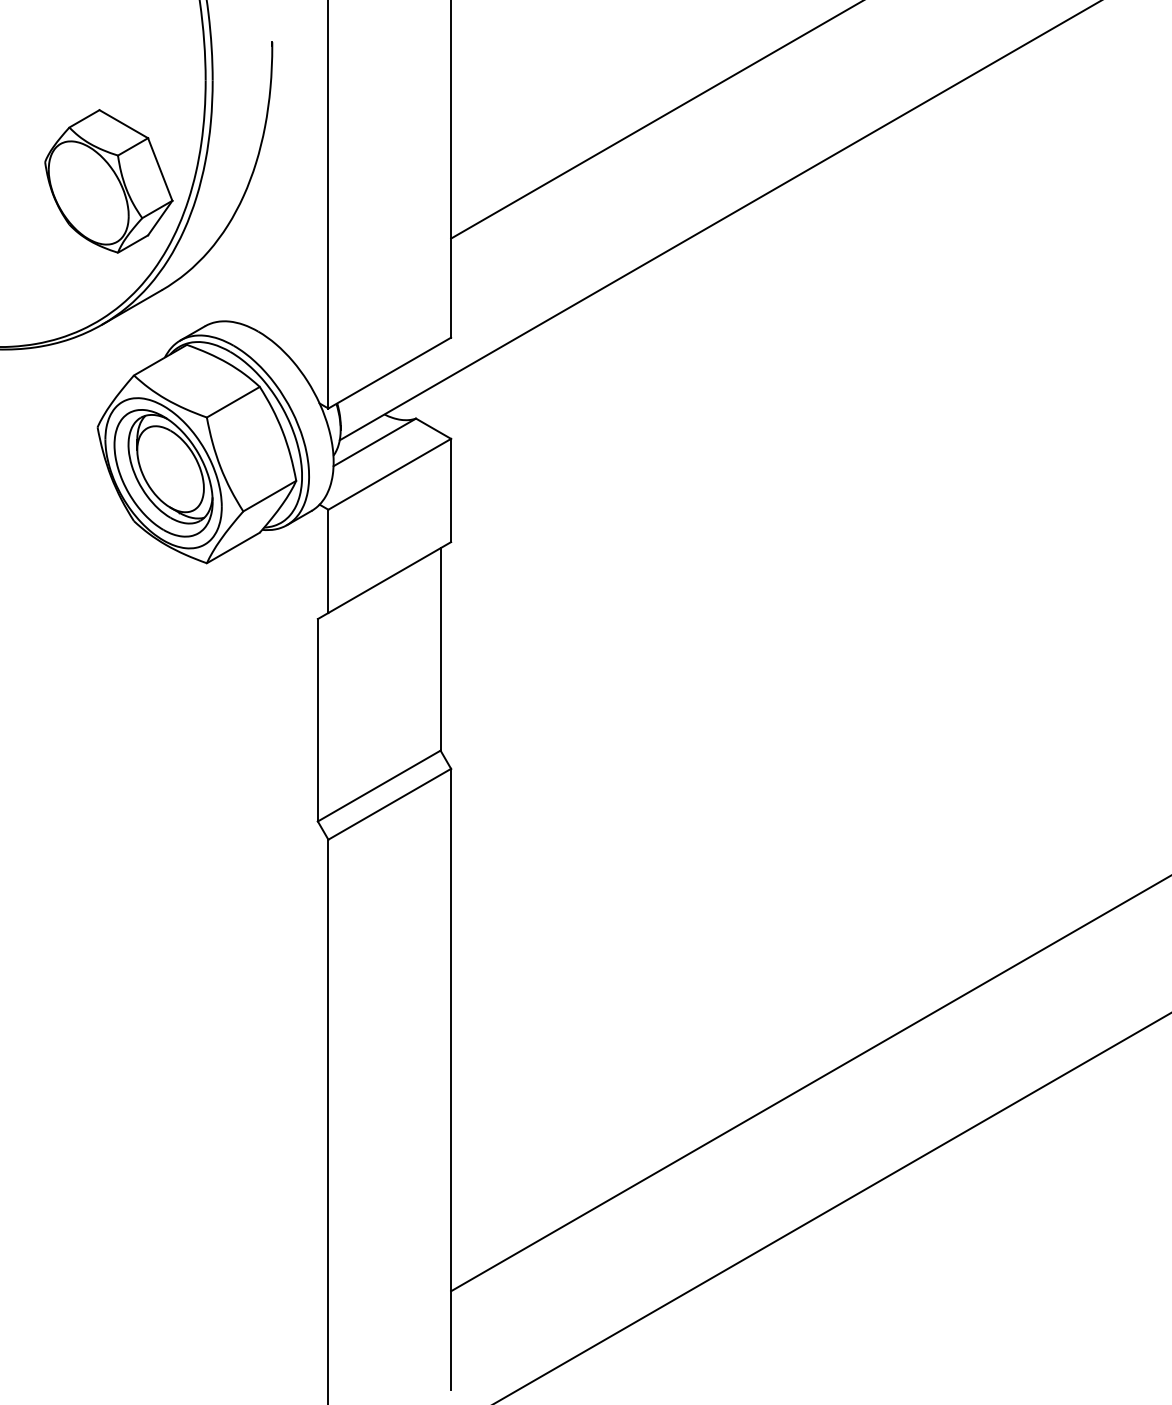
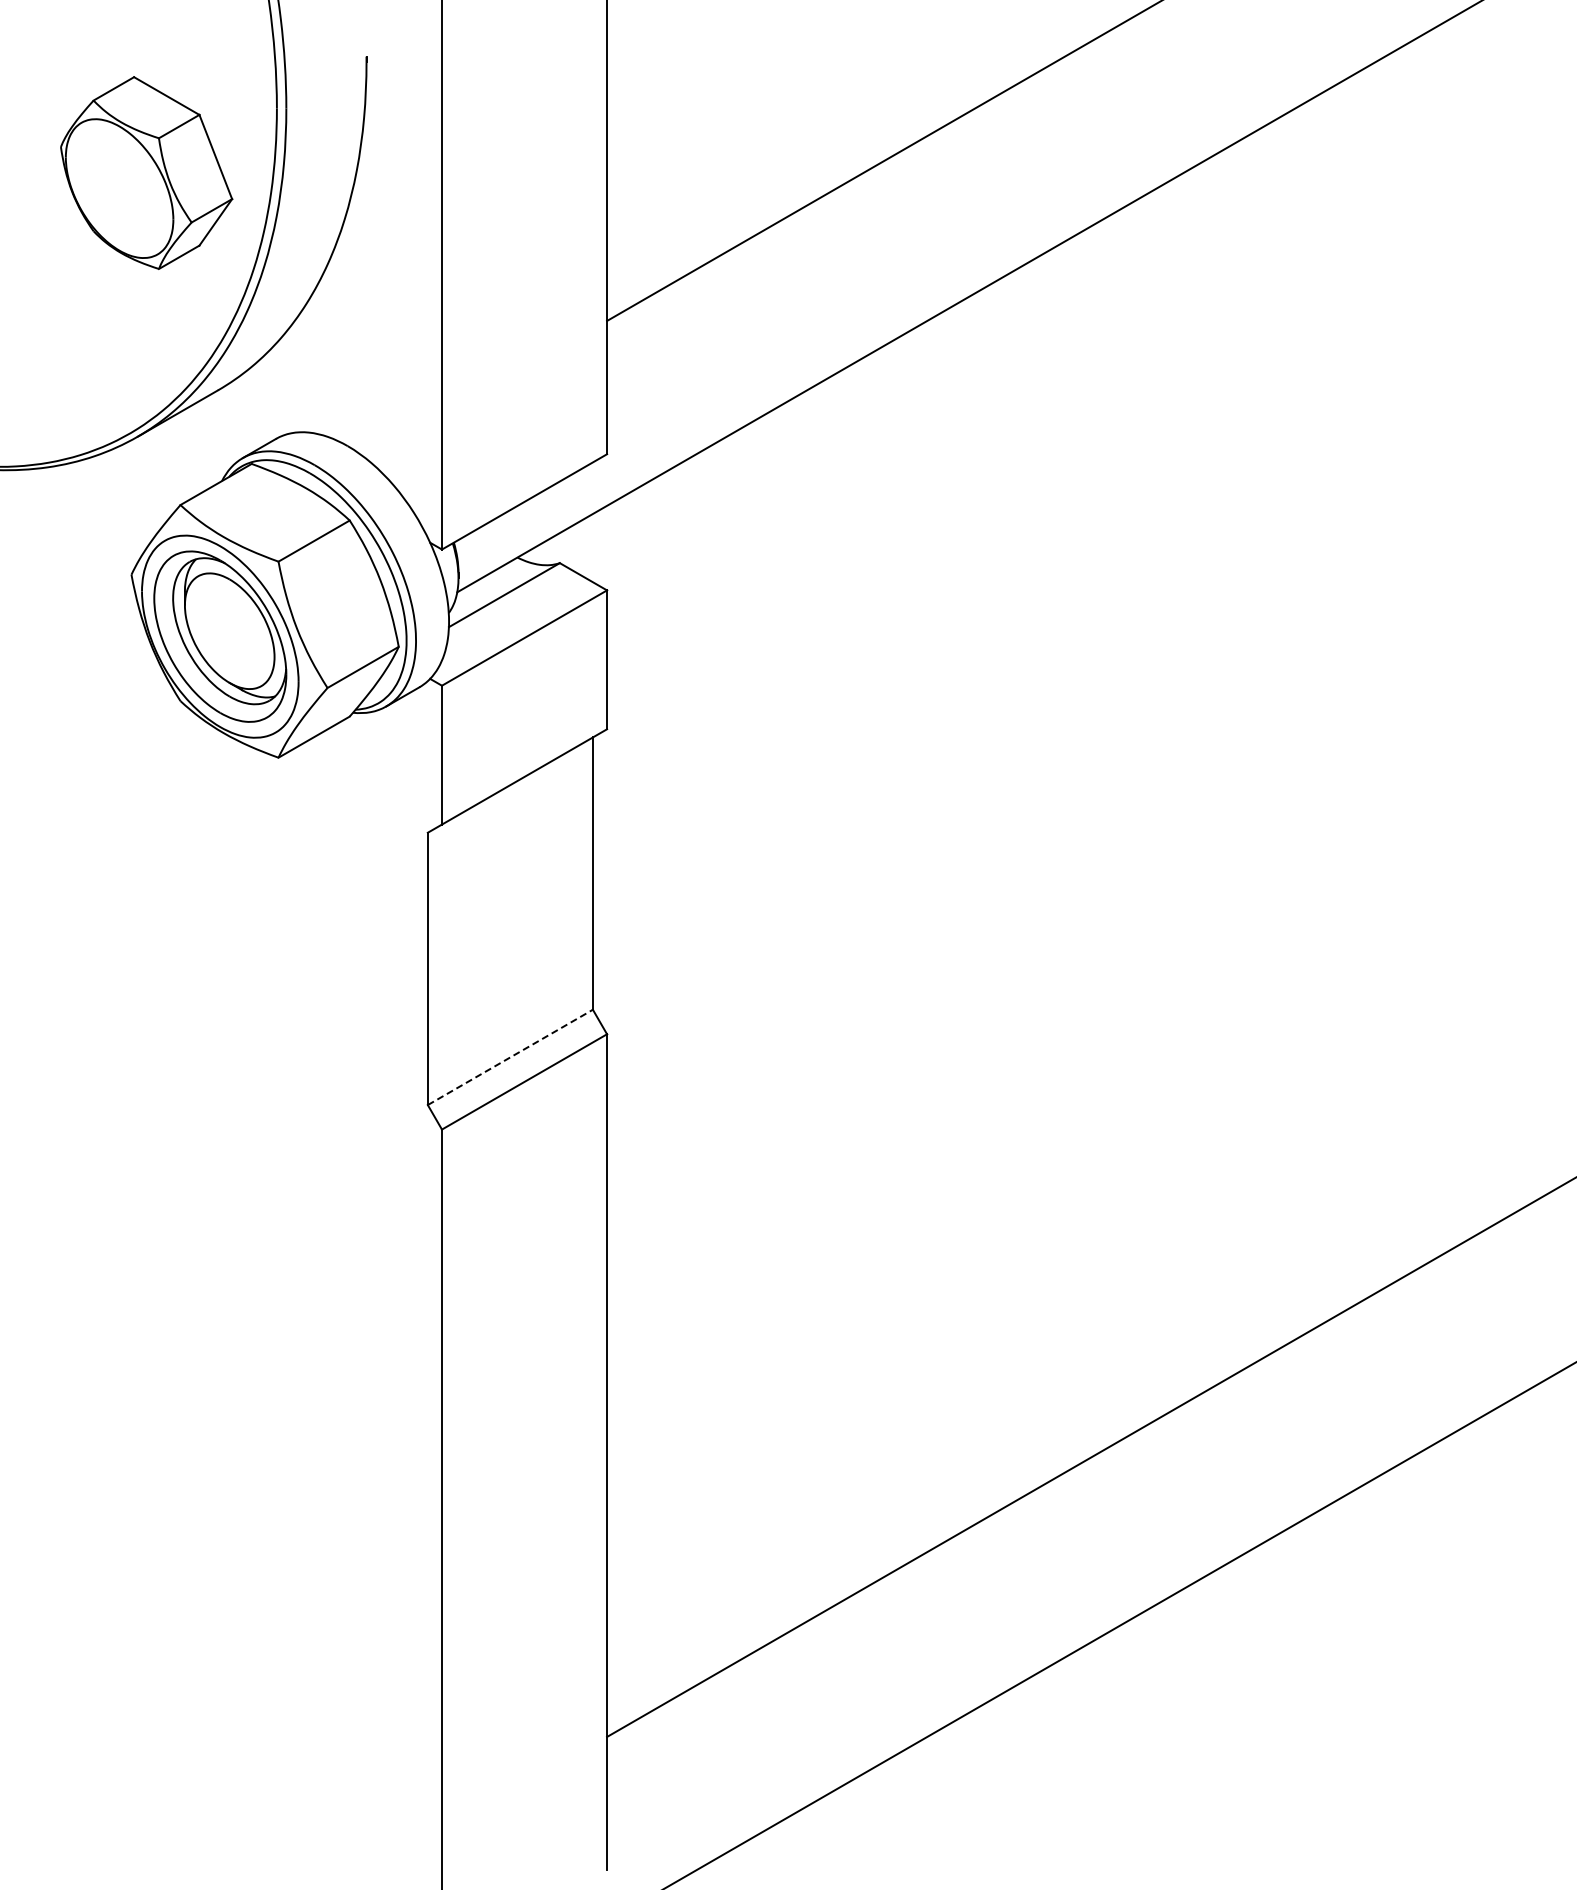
part: (108, 181) -> (146, 172), moved
line: (379, 786) -> (510, 1057), solid -> dashed

